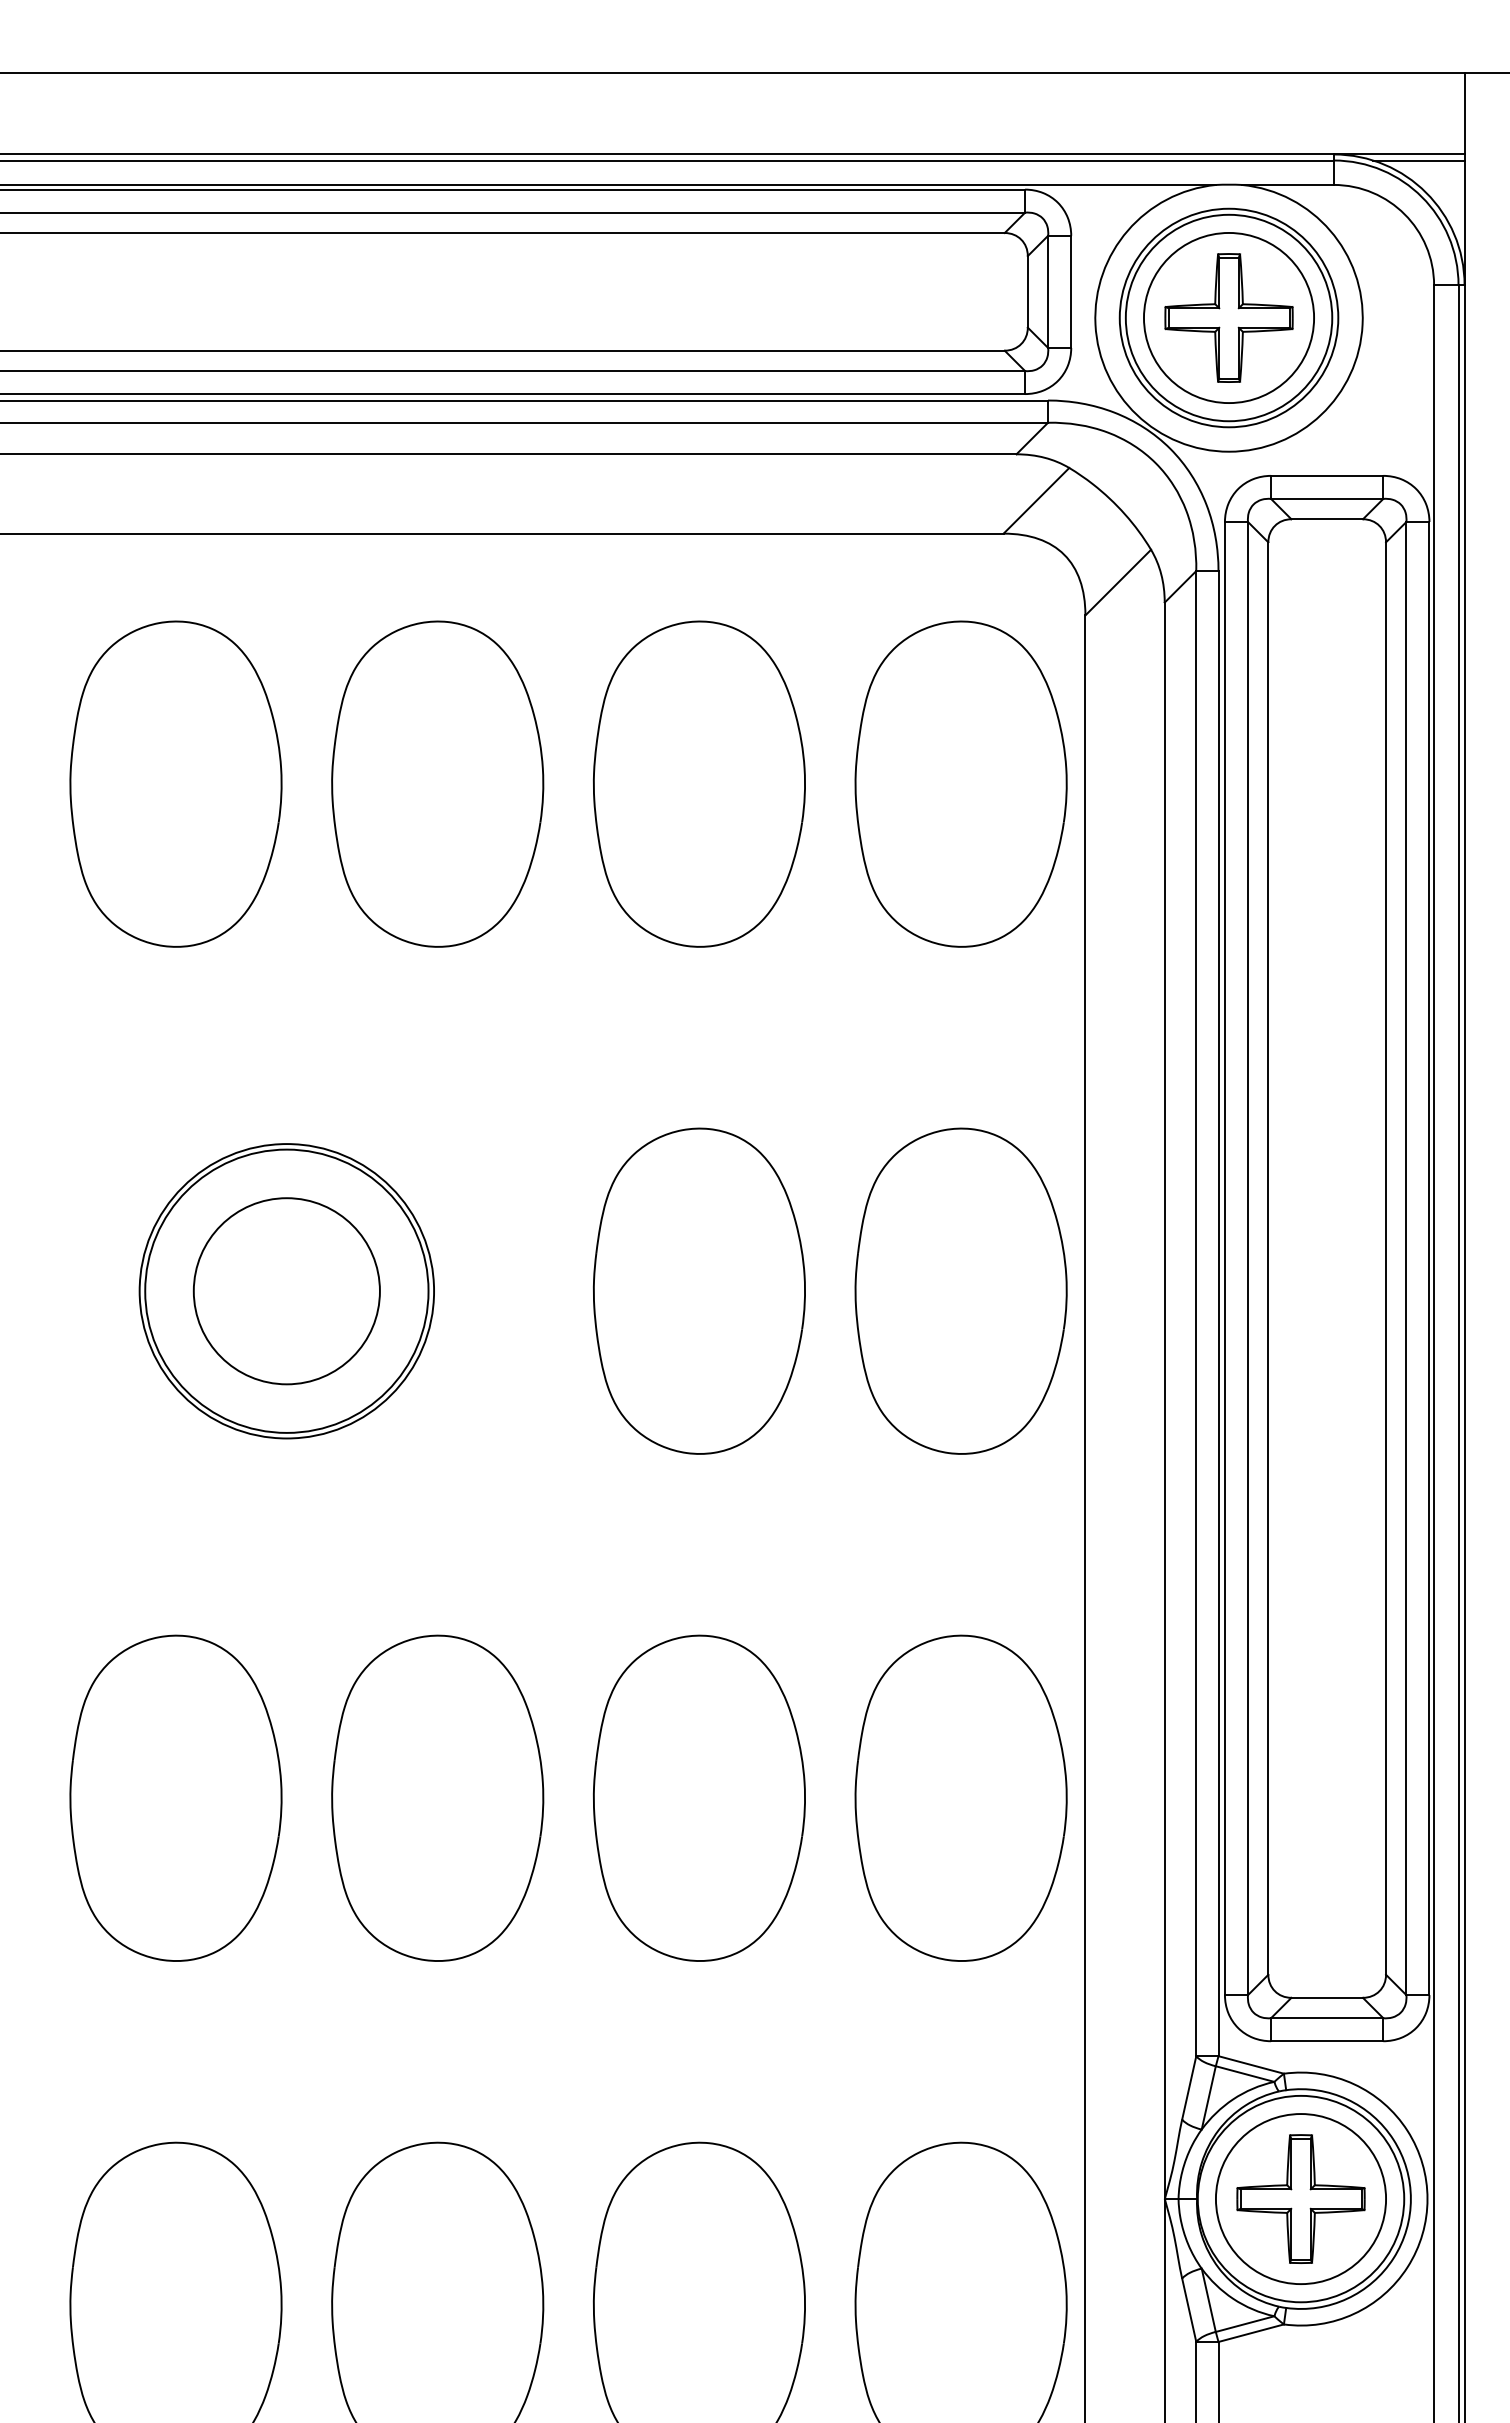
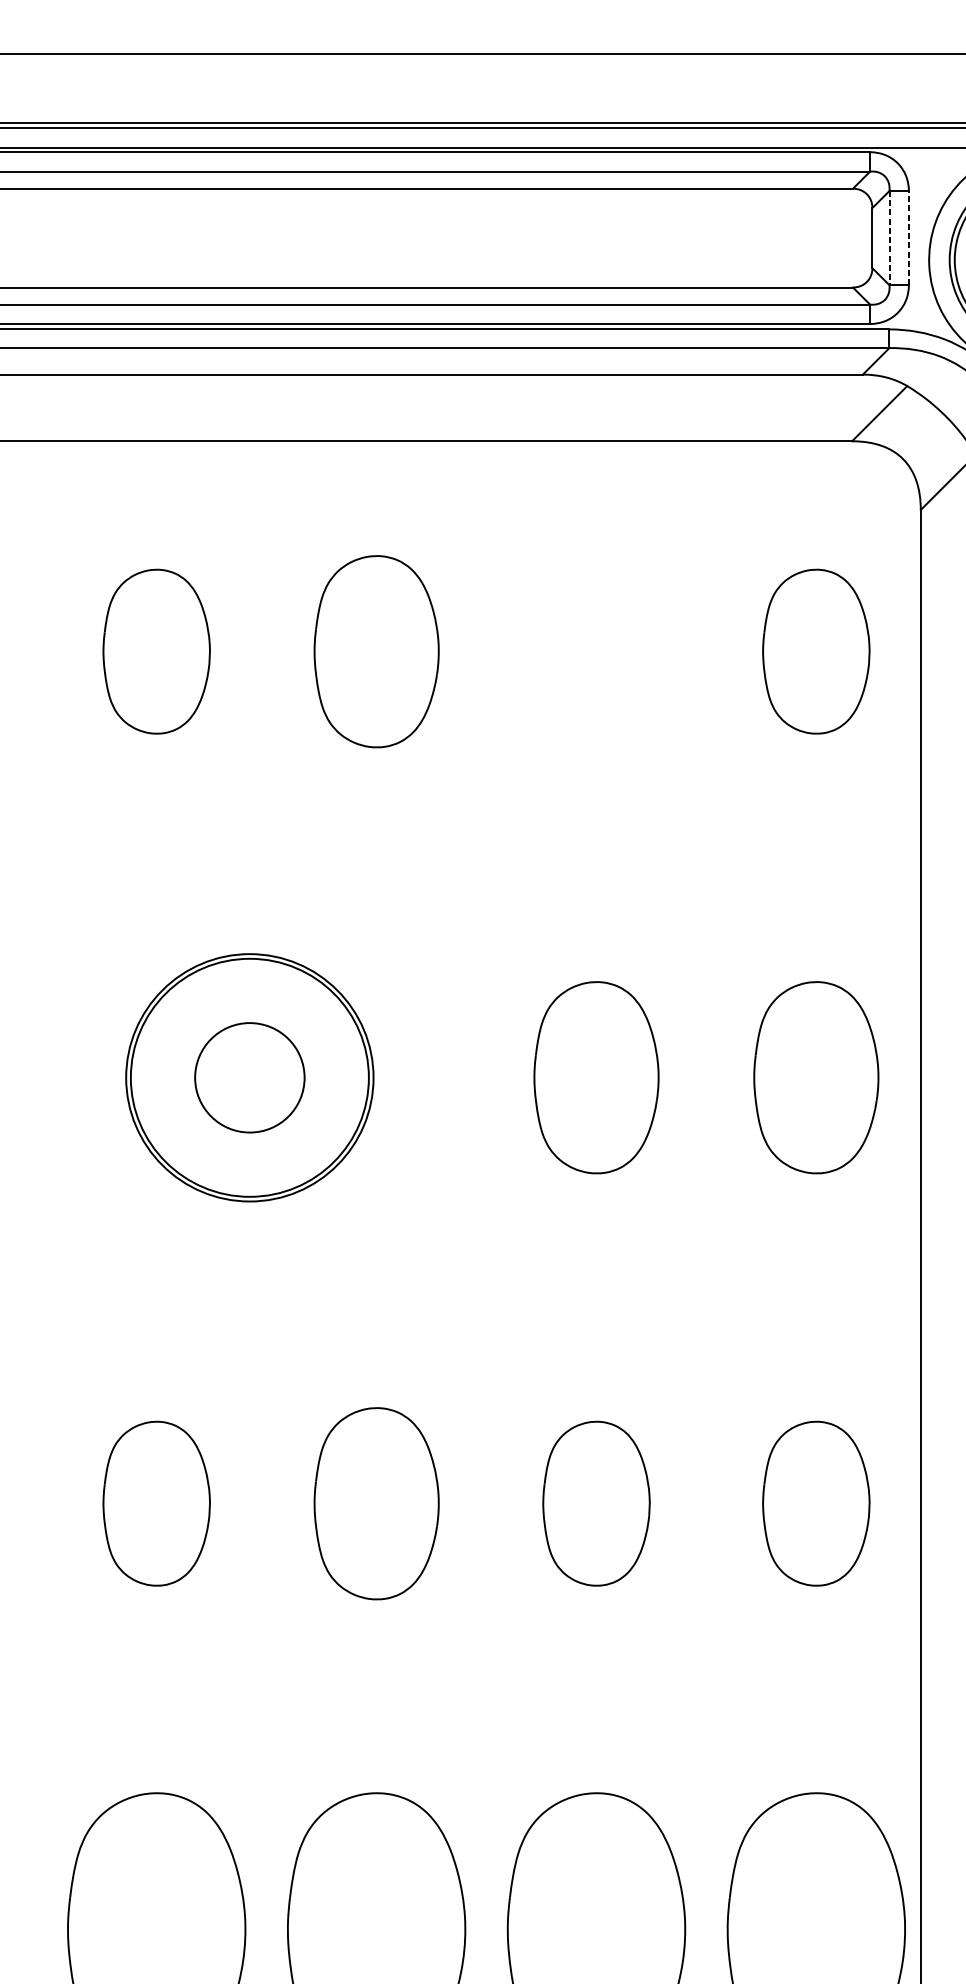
line: (1071, 291) -> (909, 237), solid -> dashed
line: (1048, 292) -> (889, 238), solid -> dashed
part: (175, 783) -> (156, 651), size x0.6
part: (437, 783) -> (376, 651), size x0.7
part: (699, 783) -> (596, 651), removed
part: (960, 783) -> (815, 651), size x0.6
part: (699, 1290) -> (596, 1077), size x0.7
part: (960, 1290) -> (815, 1077), size x0.7
circle: (286, 1291) -> (249, 1078), size x0.7
part: (175, 1797) -> (156, 1503), size x0.6
part: (437, 1797) -> (376, 1503), size x0.7
part: (699, 1797) -> (596, 1503), size x0.6
part: (960, 1797) -> (815, 1503), size x0.6

